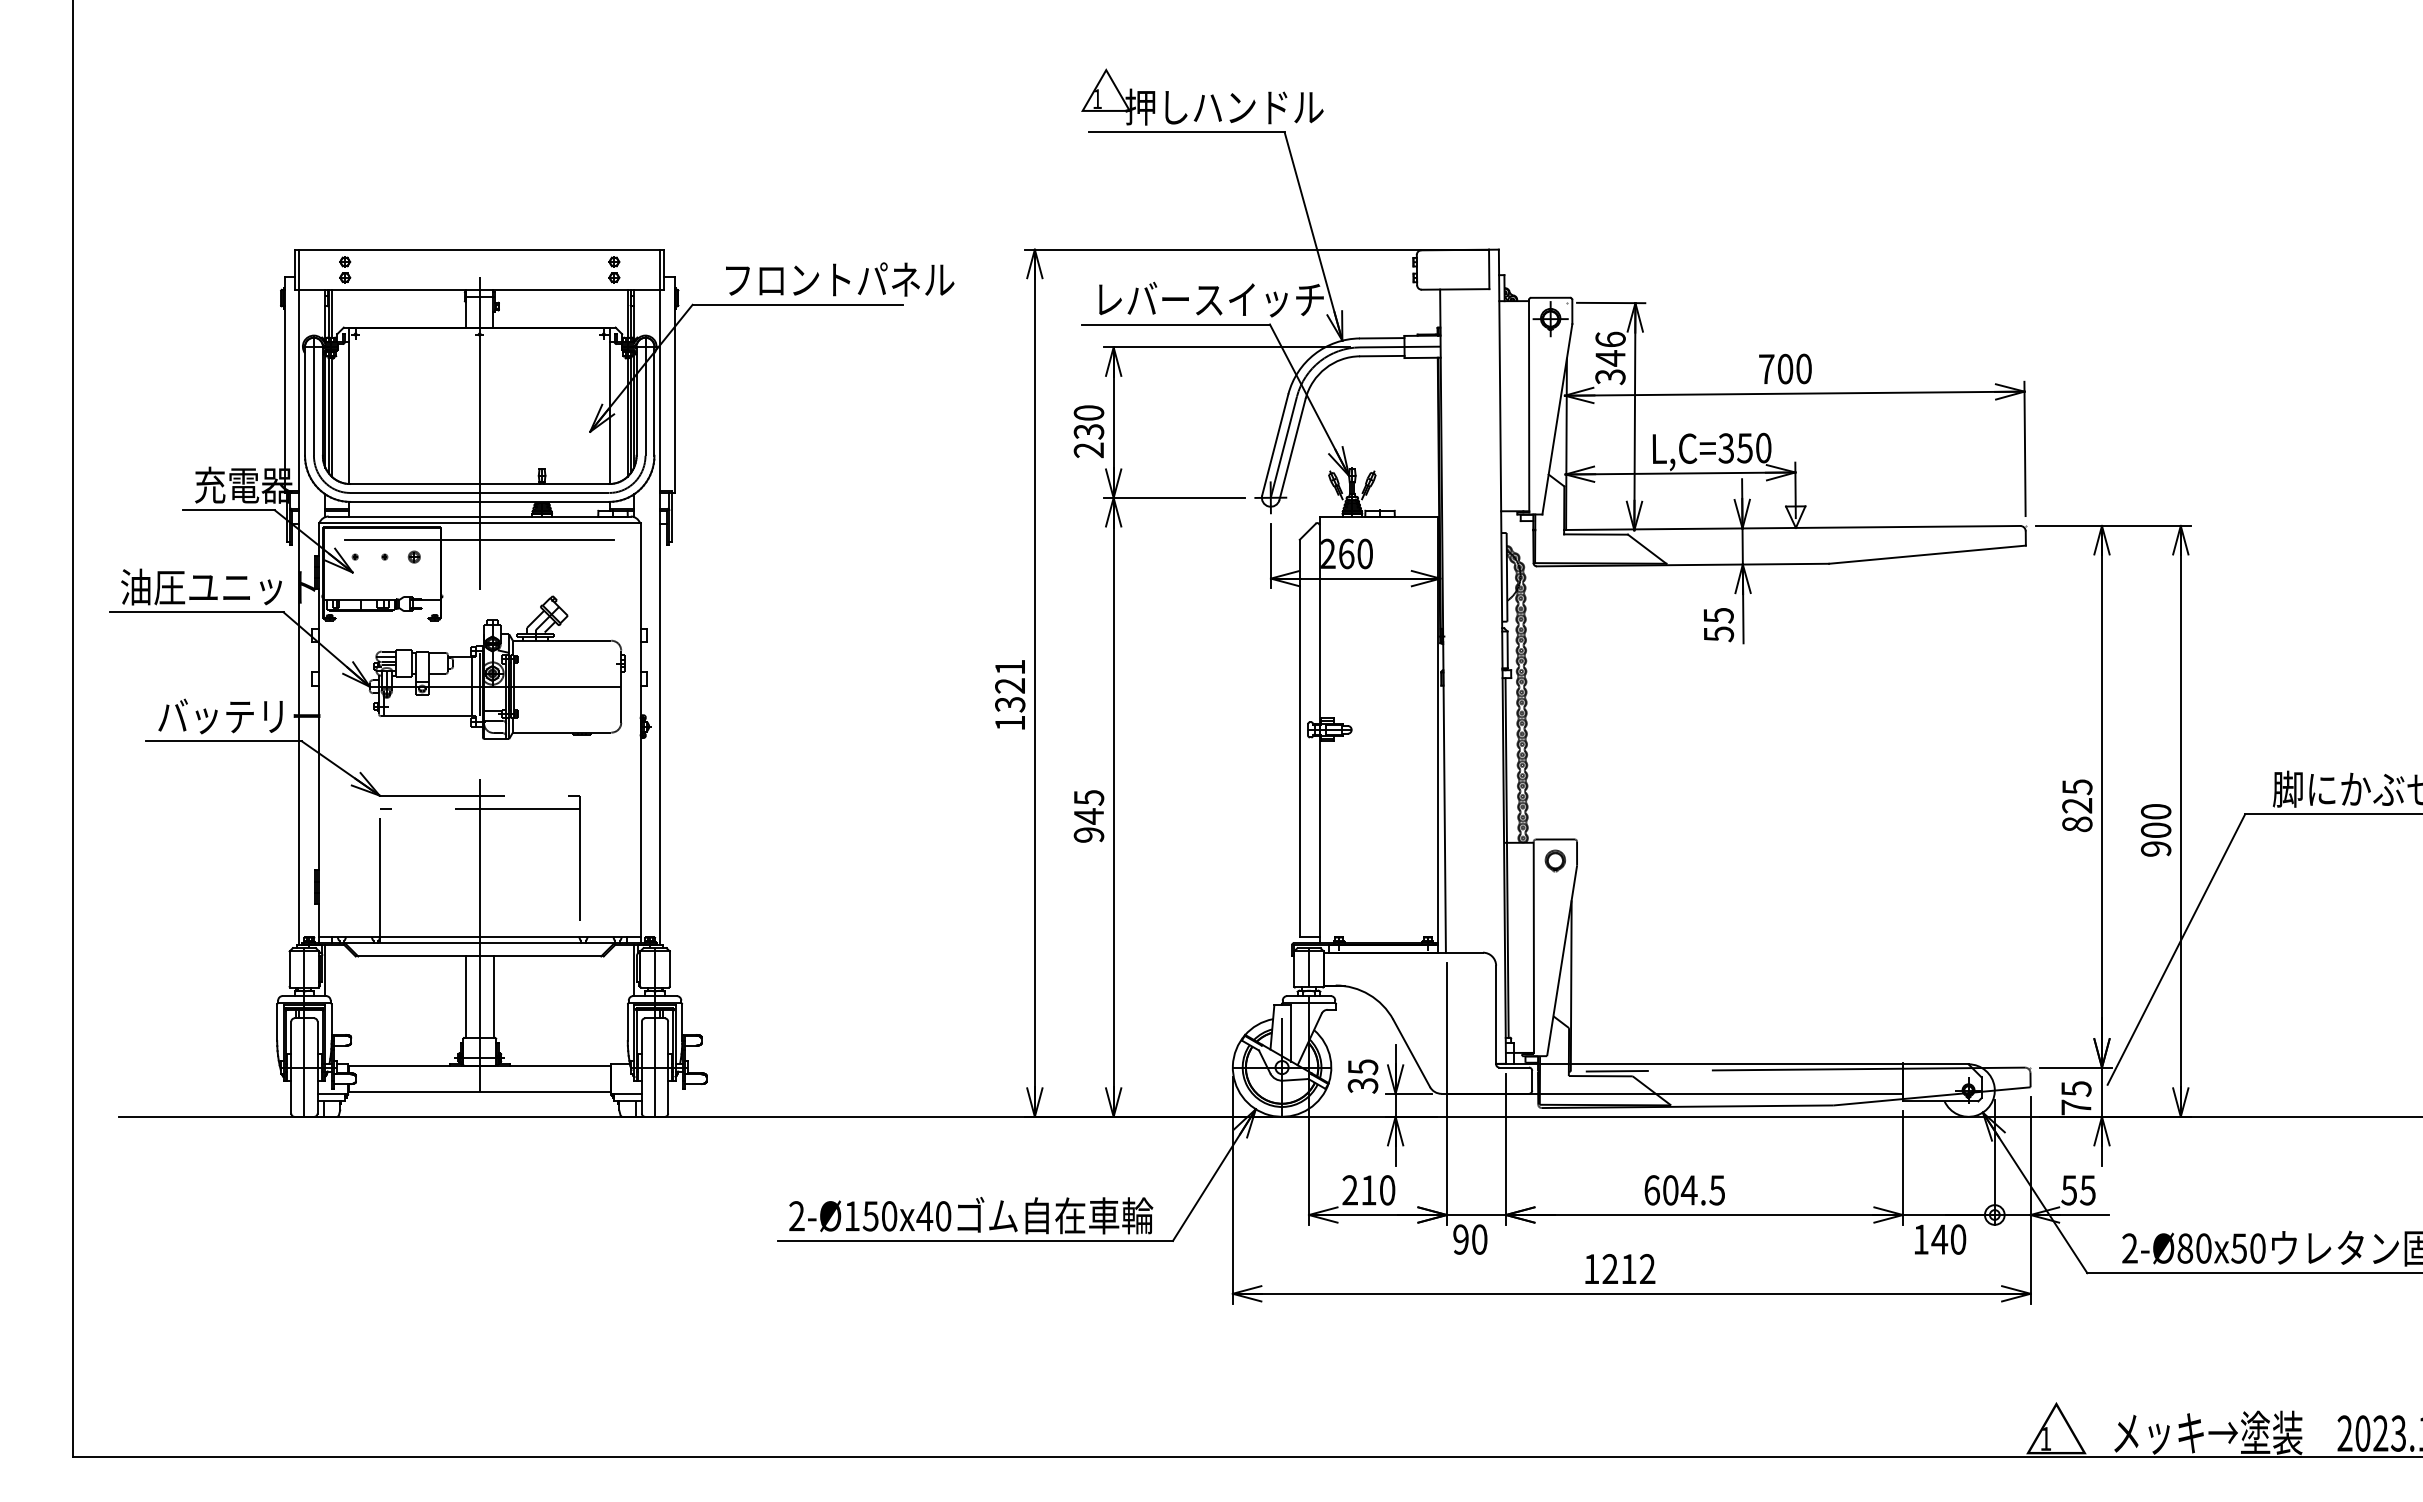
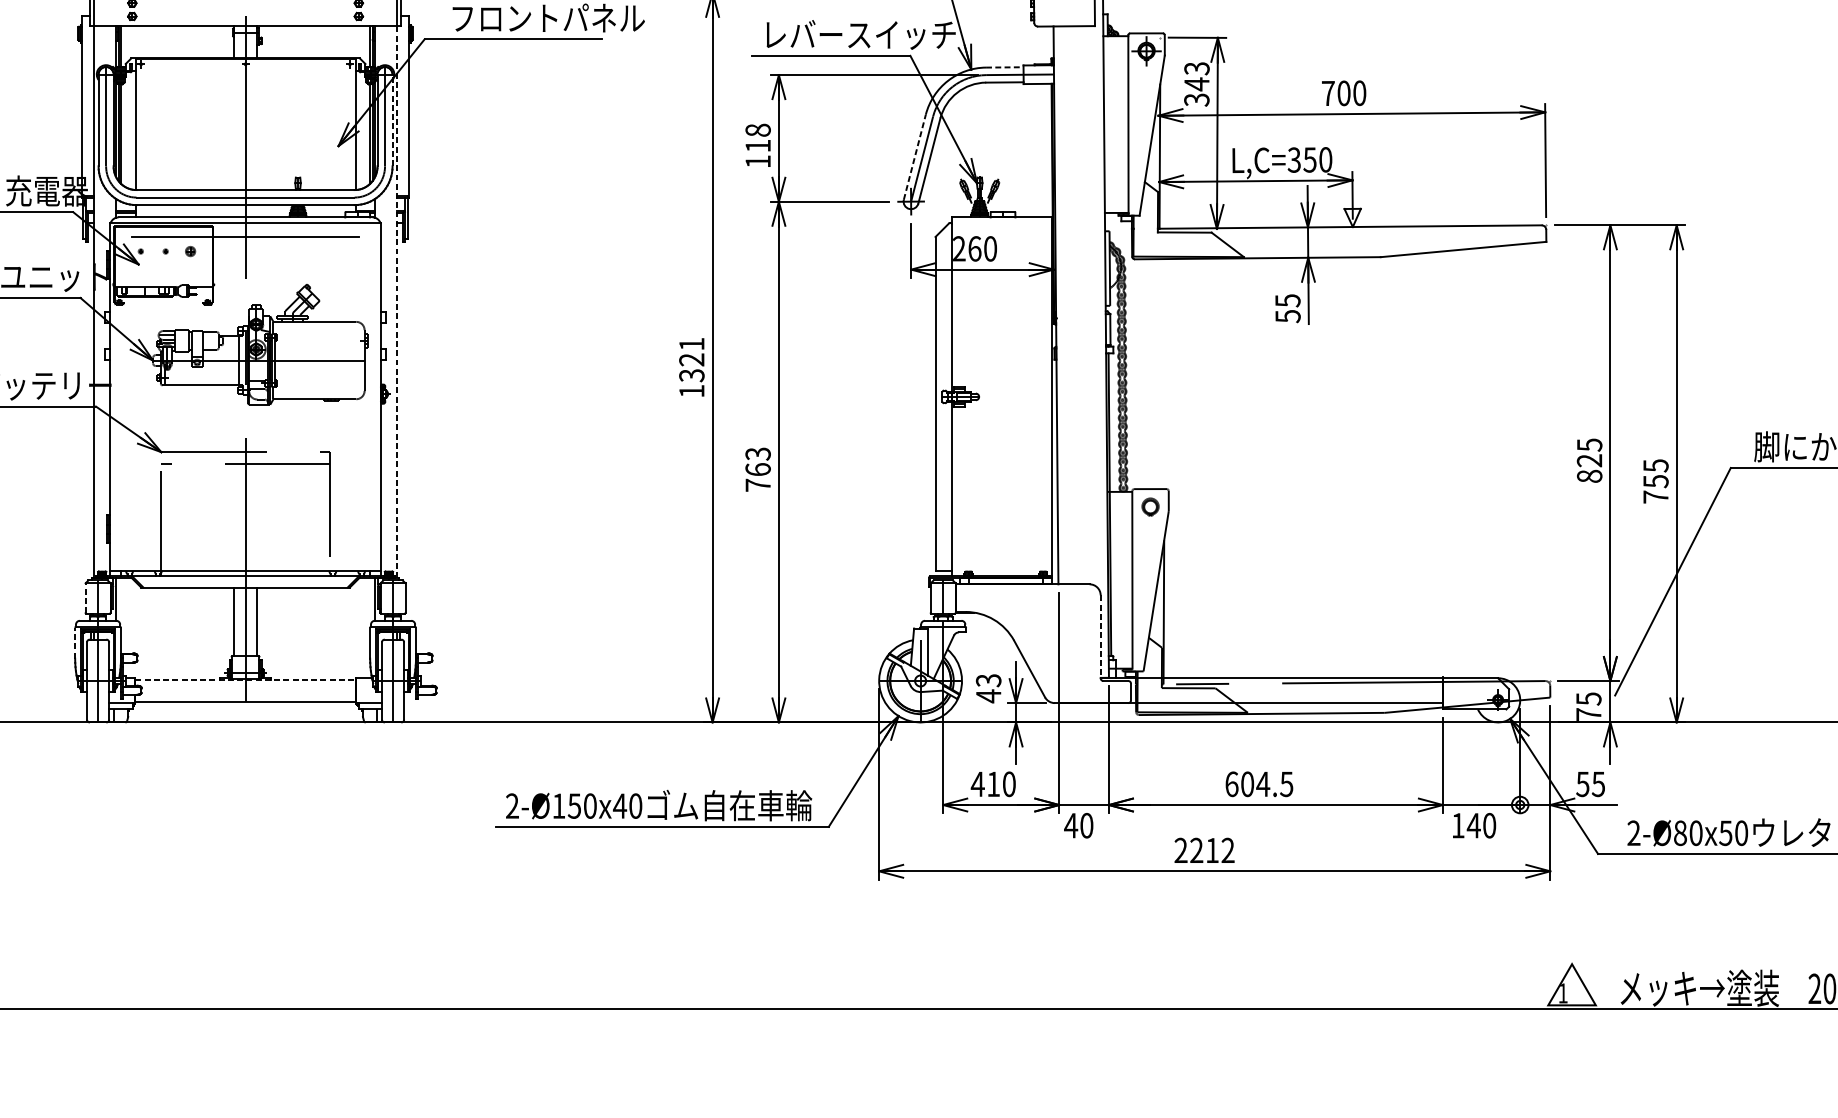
line: (1382, 338) -> (1005, 67), solid -> dashed
text: (1610, 339) -> (1196, 68), 346 -> 343
line: (654, 401) -> (392, 120), solid -> dashed
text: (1088, 431) -> (757, 145), 230 -> 118
line: (1275, 444) -> (915, 156), solid -> dashed
line: (660, 617) -> (397, 302), solid -> dashed
text: (1088, 816) -> (757, 469), 945 -> 763
text: (2155, 830) -> (1655, 481), 900 -> 755
line: (289, 969) -> (85, 598), solid -> dashed
line: (1496, 1015) -> (1100, 637), solid -> dashed
line: (277, 1022) -> (75, 643), solid -> dashed
line: (479, 1065) -> (245, 679), solid -> dashed
text: (1362, 1076) -> (988, 688), 35 -> 43
text: (1349, 1190) -> (977, 784), 210 -> 410
text: (1460, 1239) -> (1070, 825), 90 -> 40
text: (1591, 1268) -> (1180, 850), 1212 -> 2212

